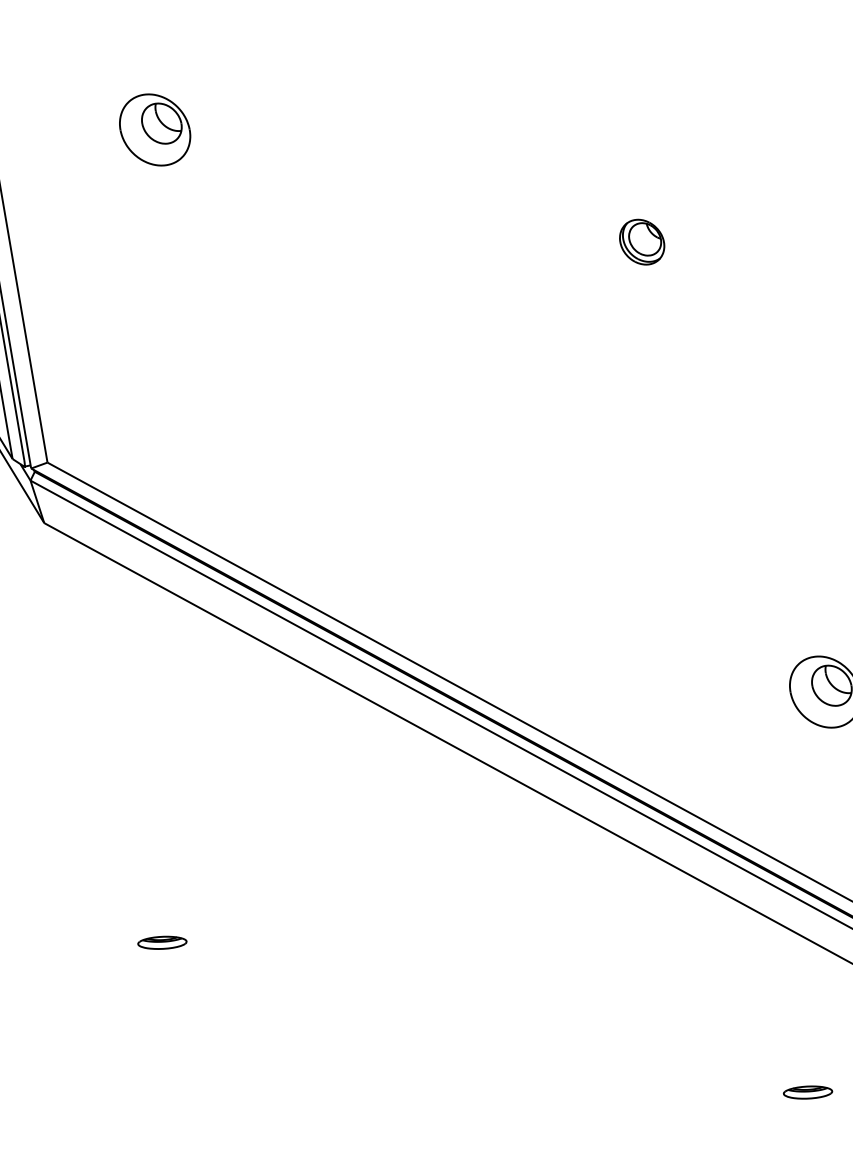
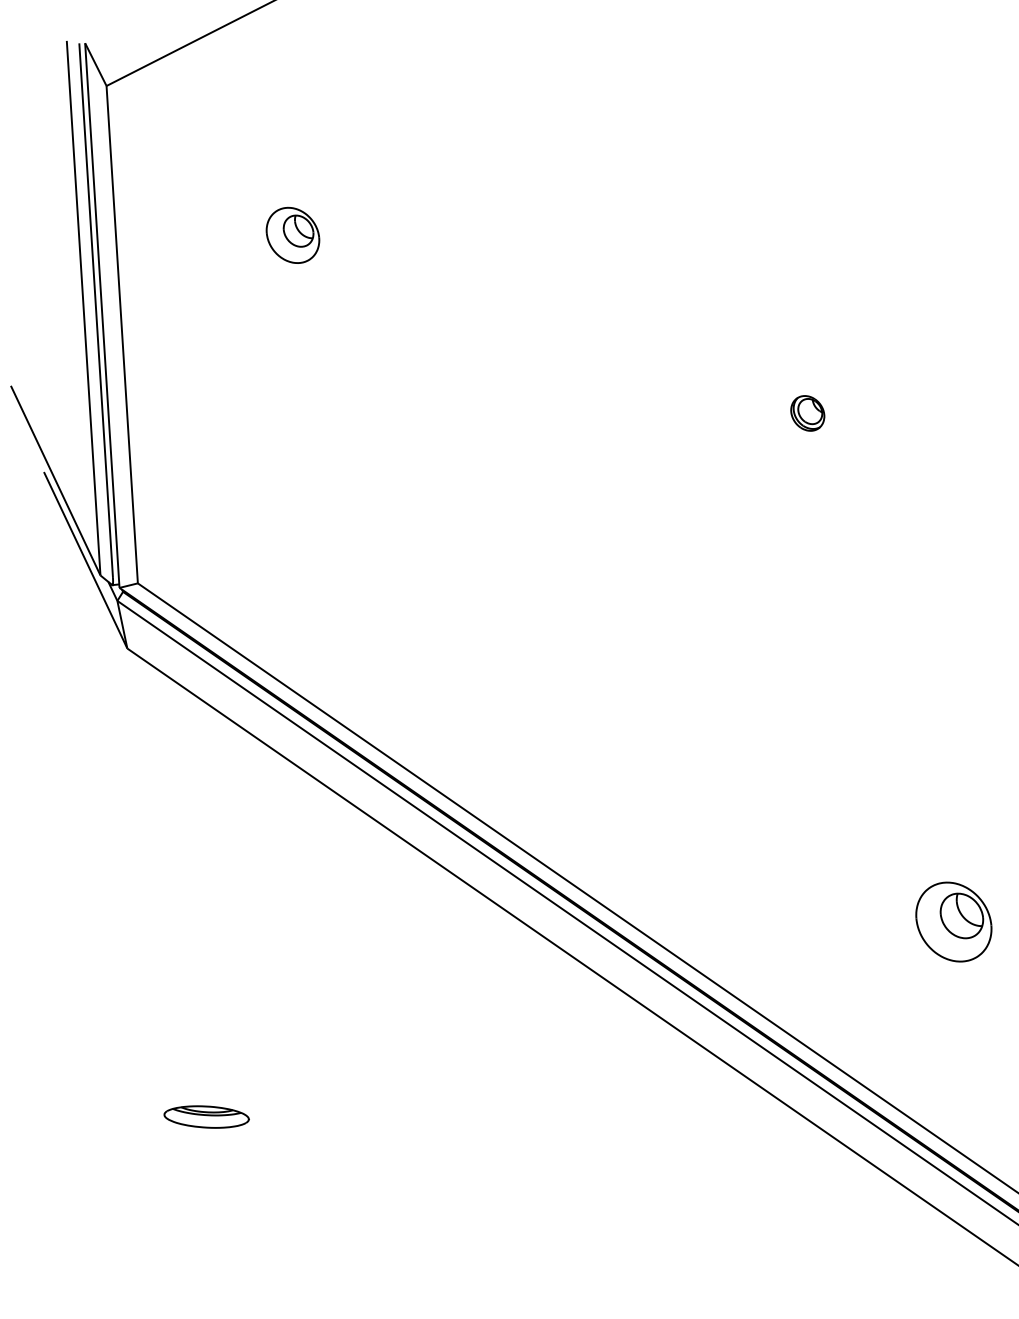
part: (154, 130) -> (292, 235), size x0.7
part: (641, 242) -> (807, 413), size x0.7
part: (162, 942) -> (206, 1116), size x1.6

